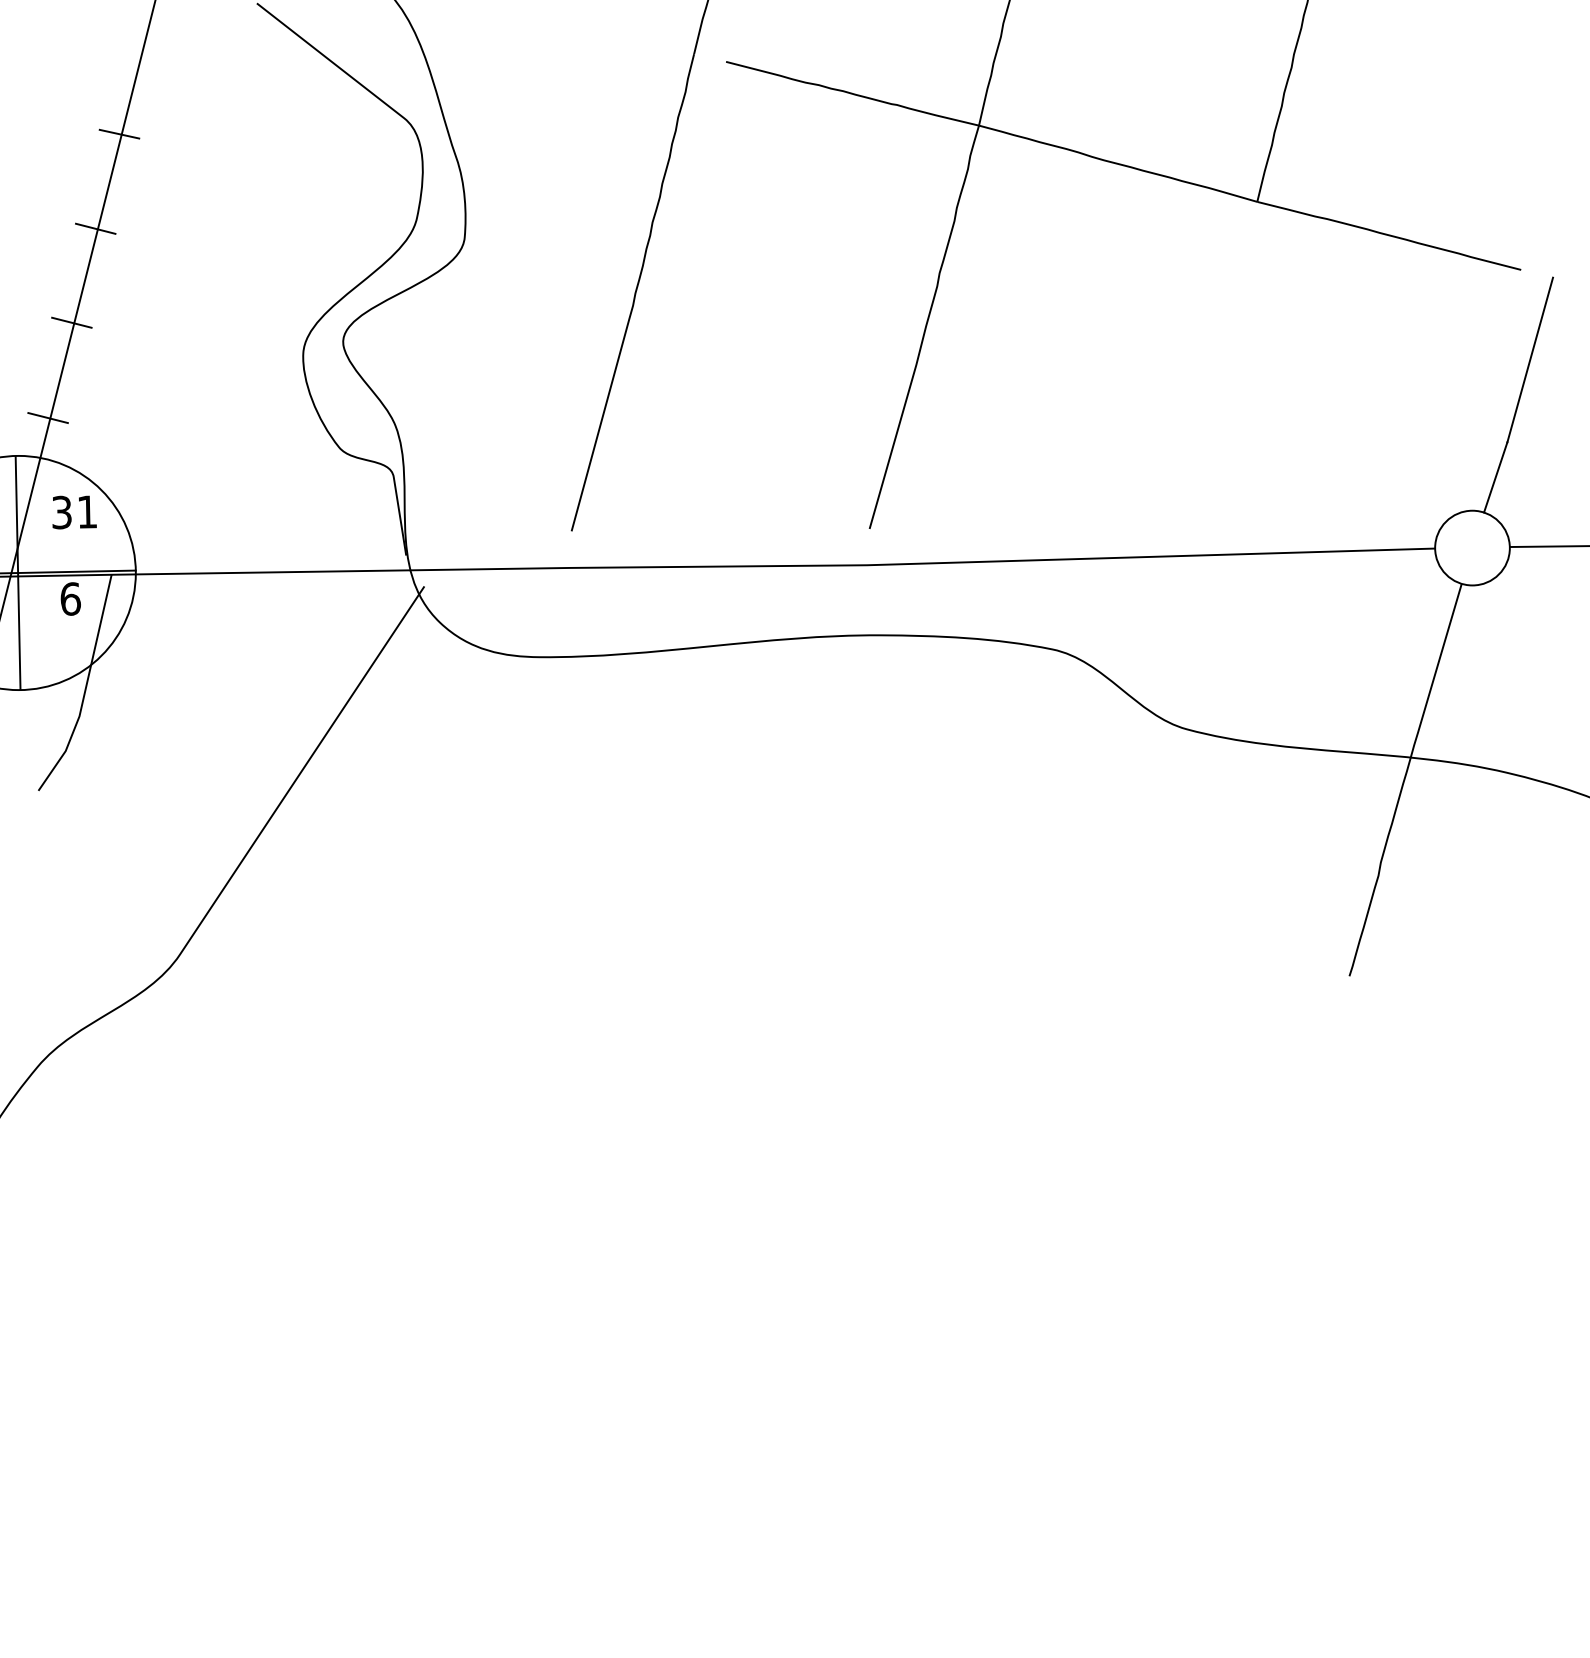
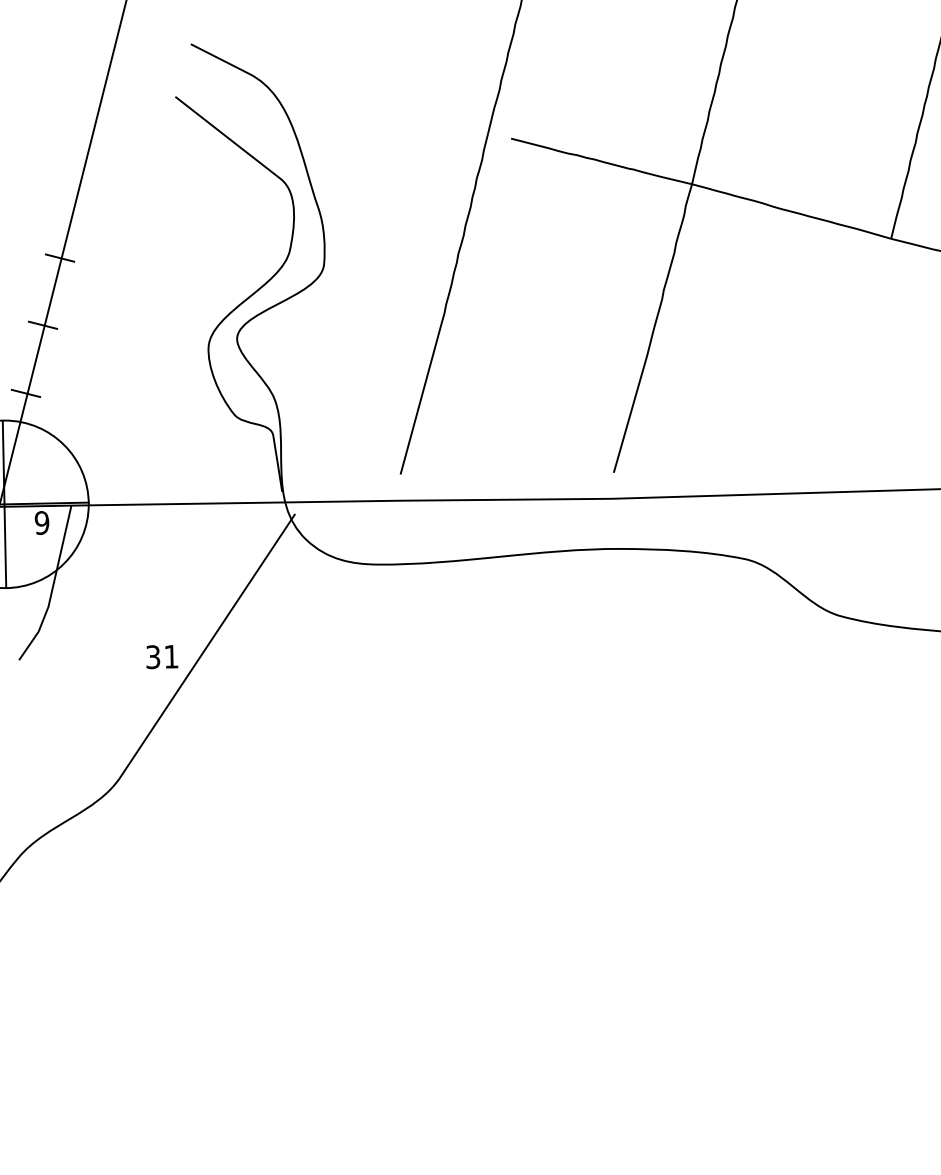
line: (119, 133) -> (77, 189), removed
text: (74, 512) -> (162, 657), moved
text: (70, 598) -> (42, 522), 6 -> 9

